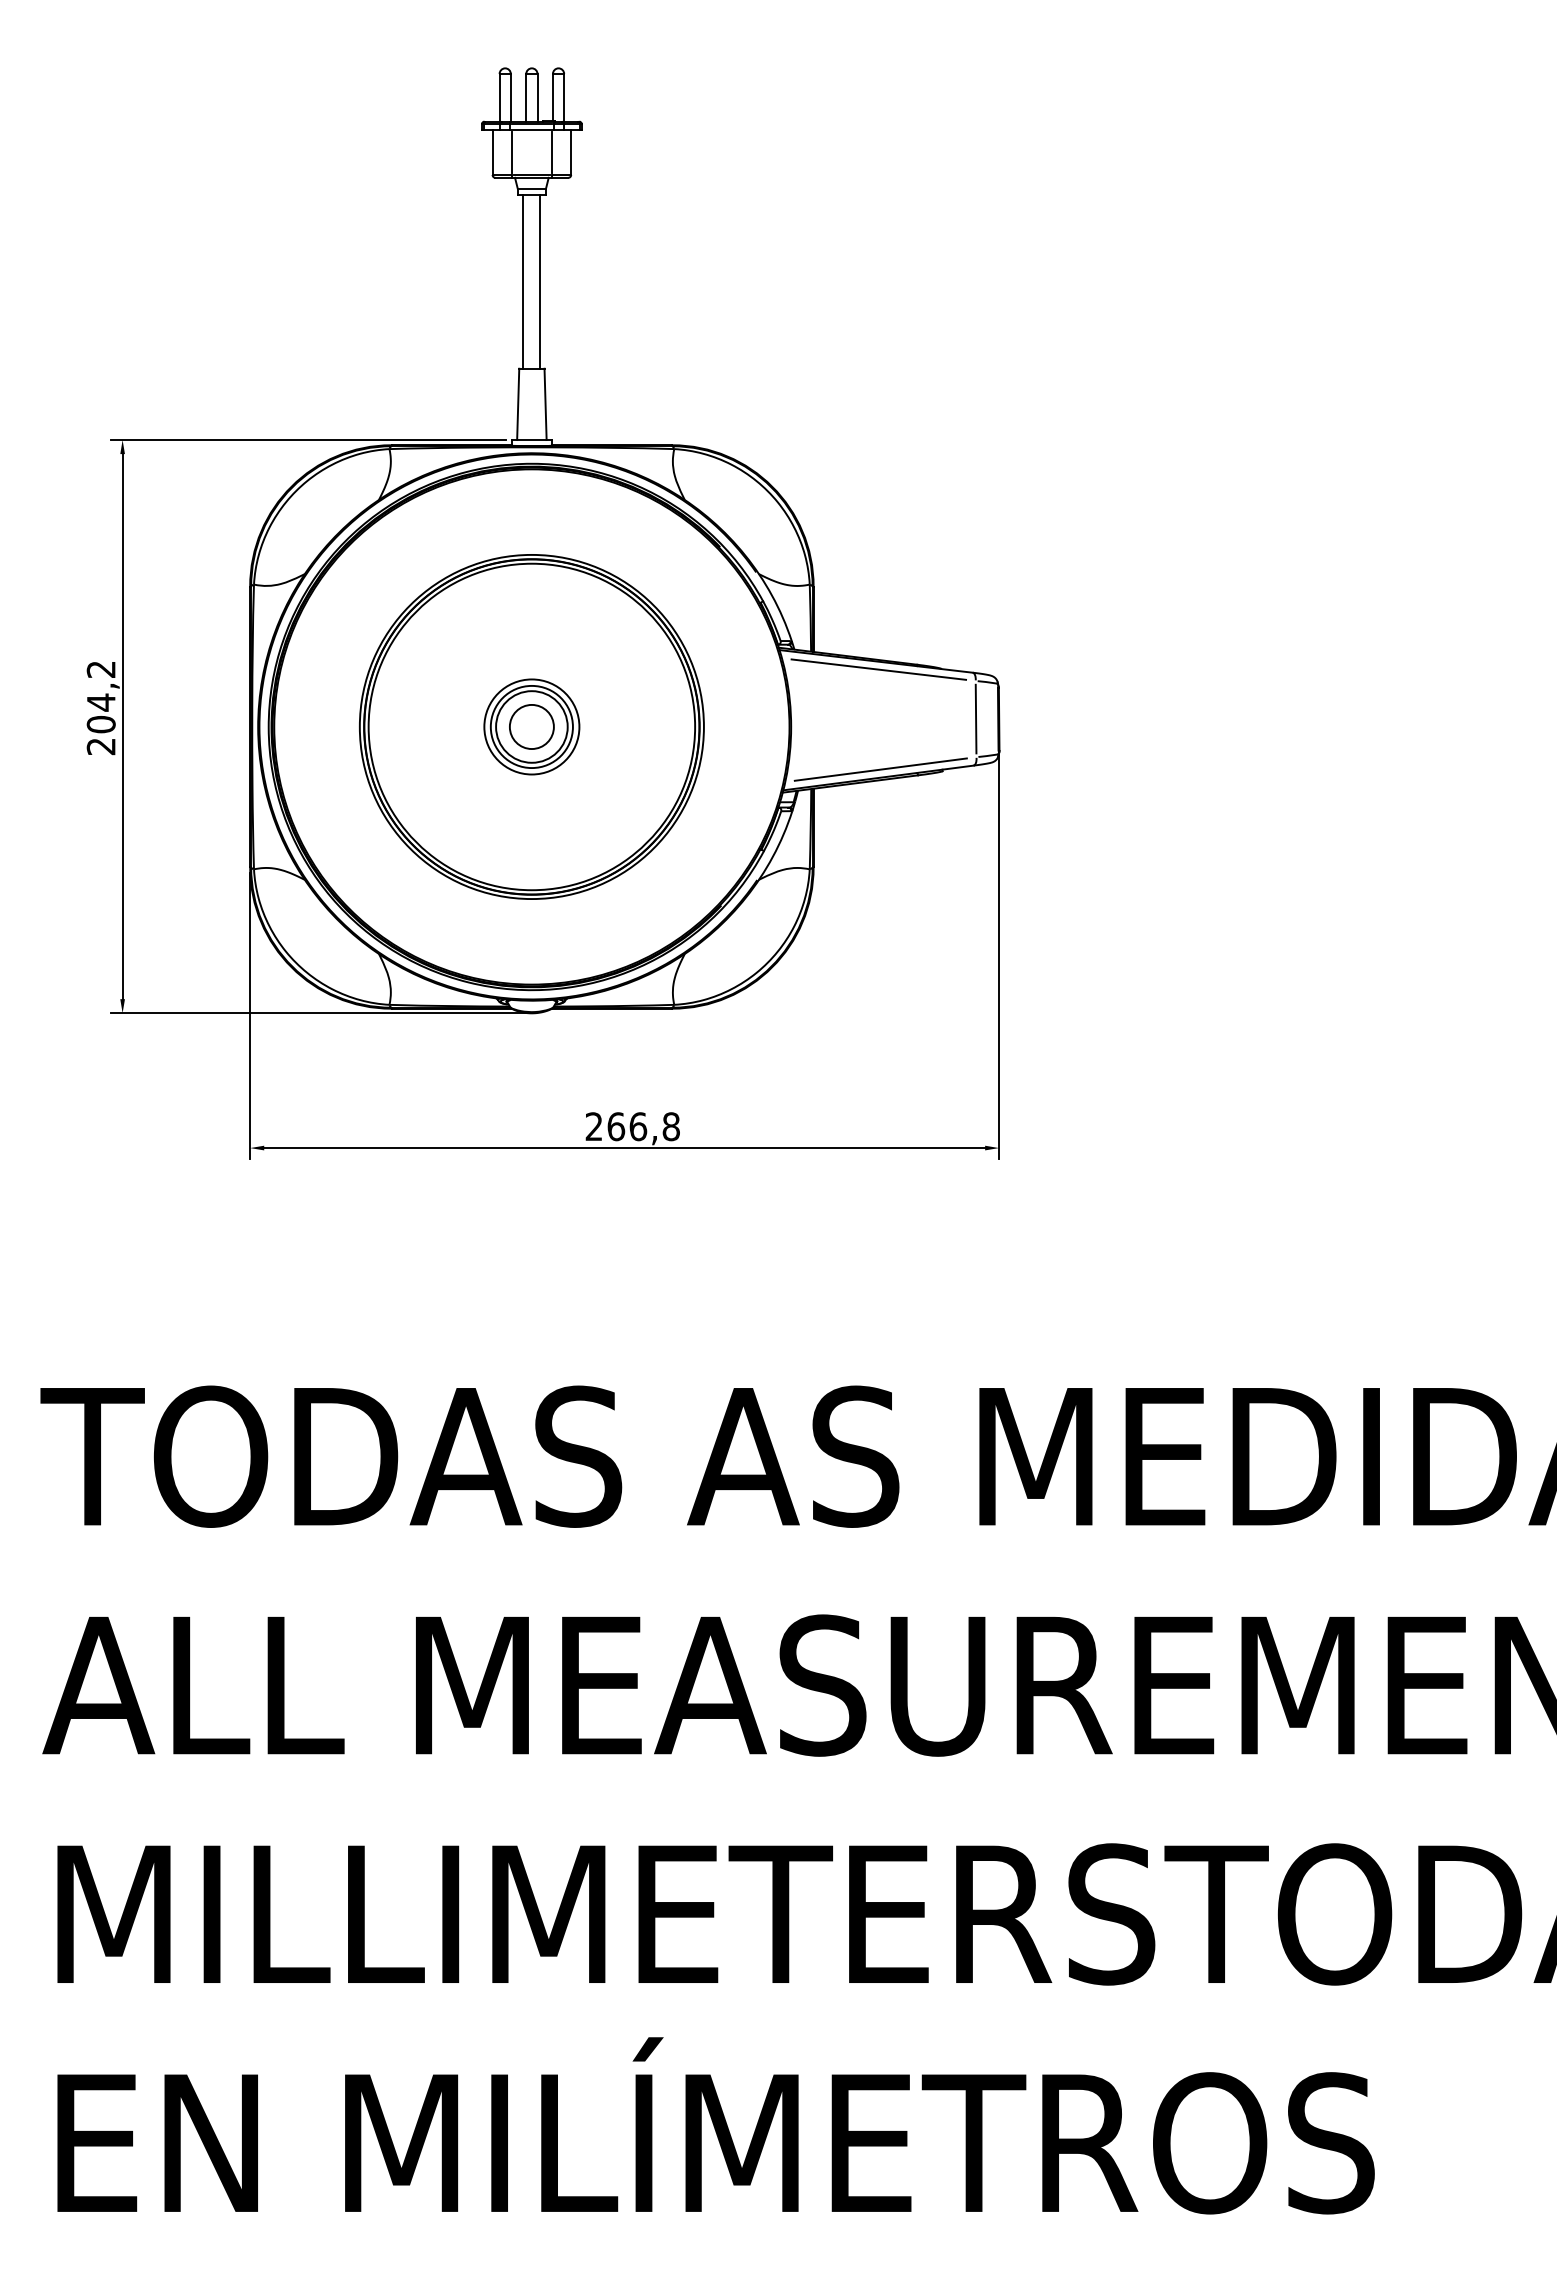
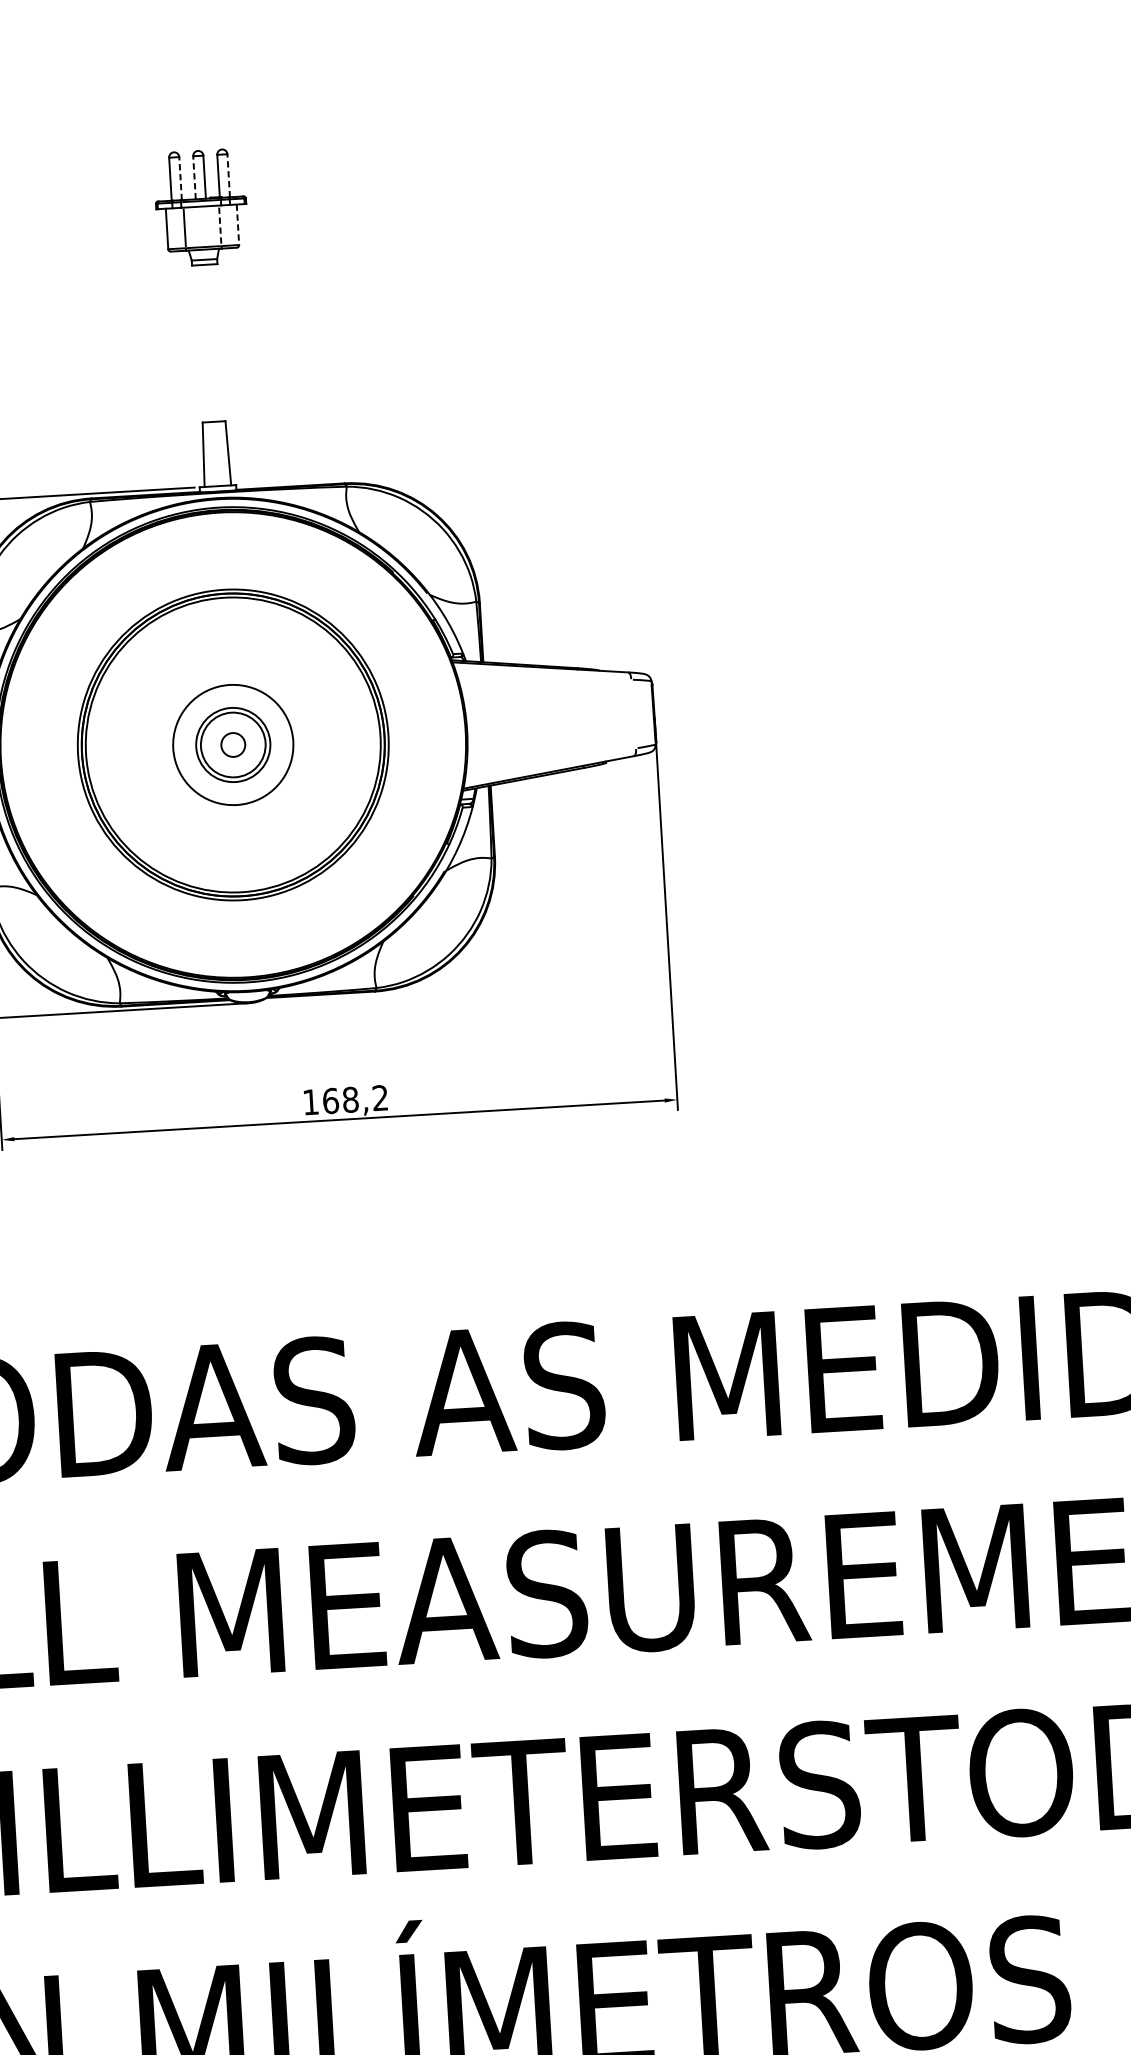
line: (510, 97) -> (180, 178), solid -> dashed
line: (526, 97) -> (194, 177), solid -> dashed
line: (564, 97) -> (228, 175), solid -> dashed
line: (551, 153) -> (220, 226), solid -> dashed
line: (571, 153) -> (238, 225), solid -> dashed
line: (523, 281) -> (201, 343), removed
line: (540, 281) -> (217, 342), removed
line: (878, 669) -> (542, 674), removed
line: (975, 718) -> (632, 713), removed
circle: (531, 726) -> (232, 744), size x0.6
circle: (531, 726) -> (232, 744), size x1.4
line: (880, 769) -> (550, 764), removed
text: (632, 1126) -> (345, 1099), 266,8 -> 168,2

